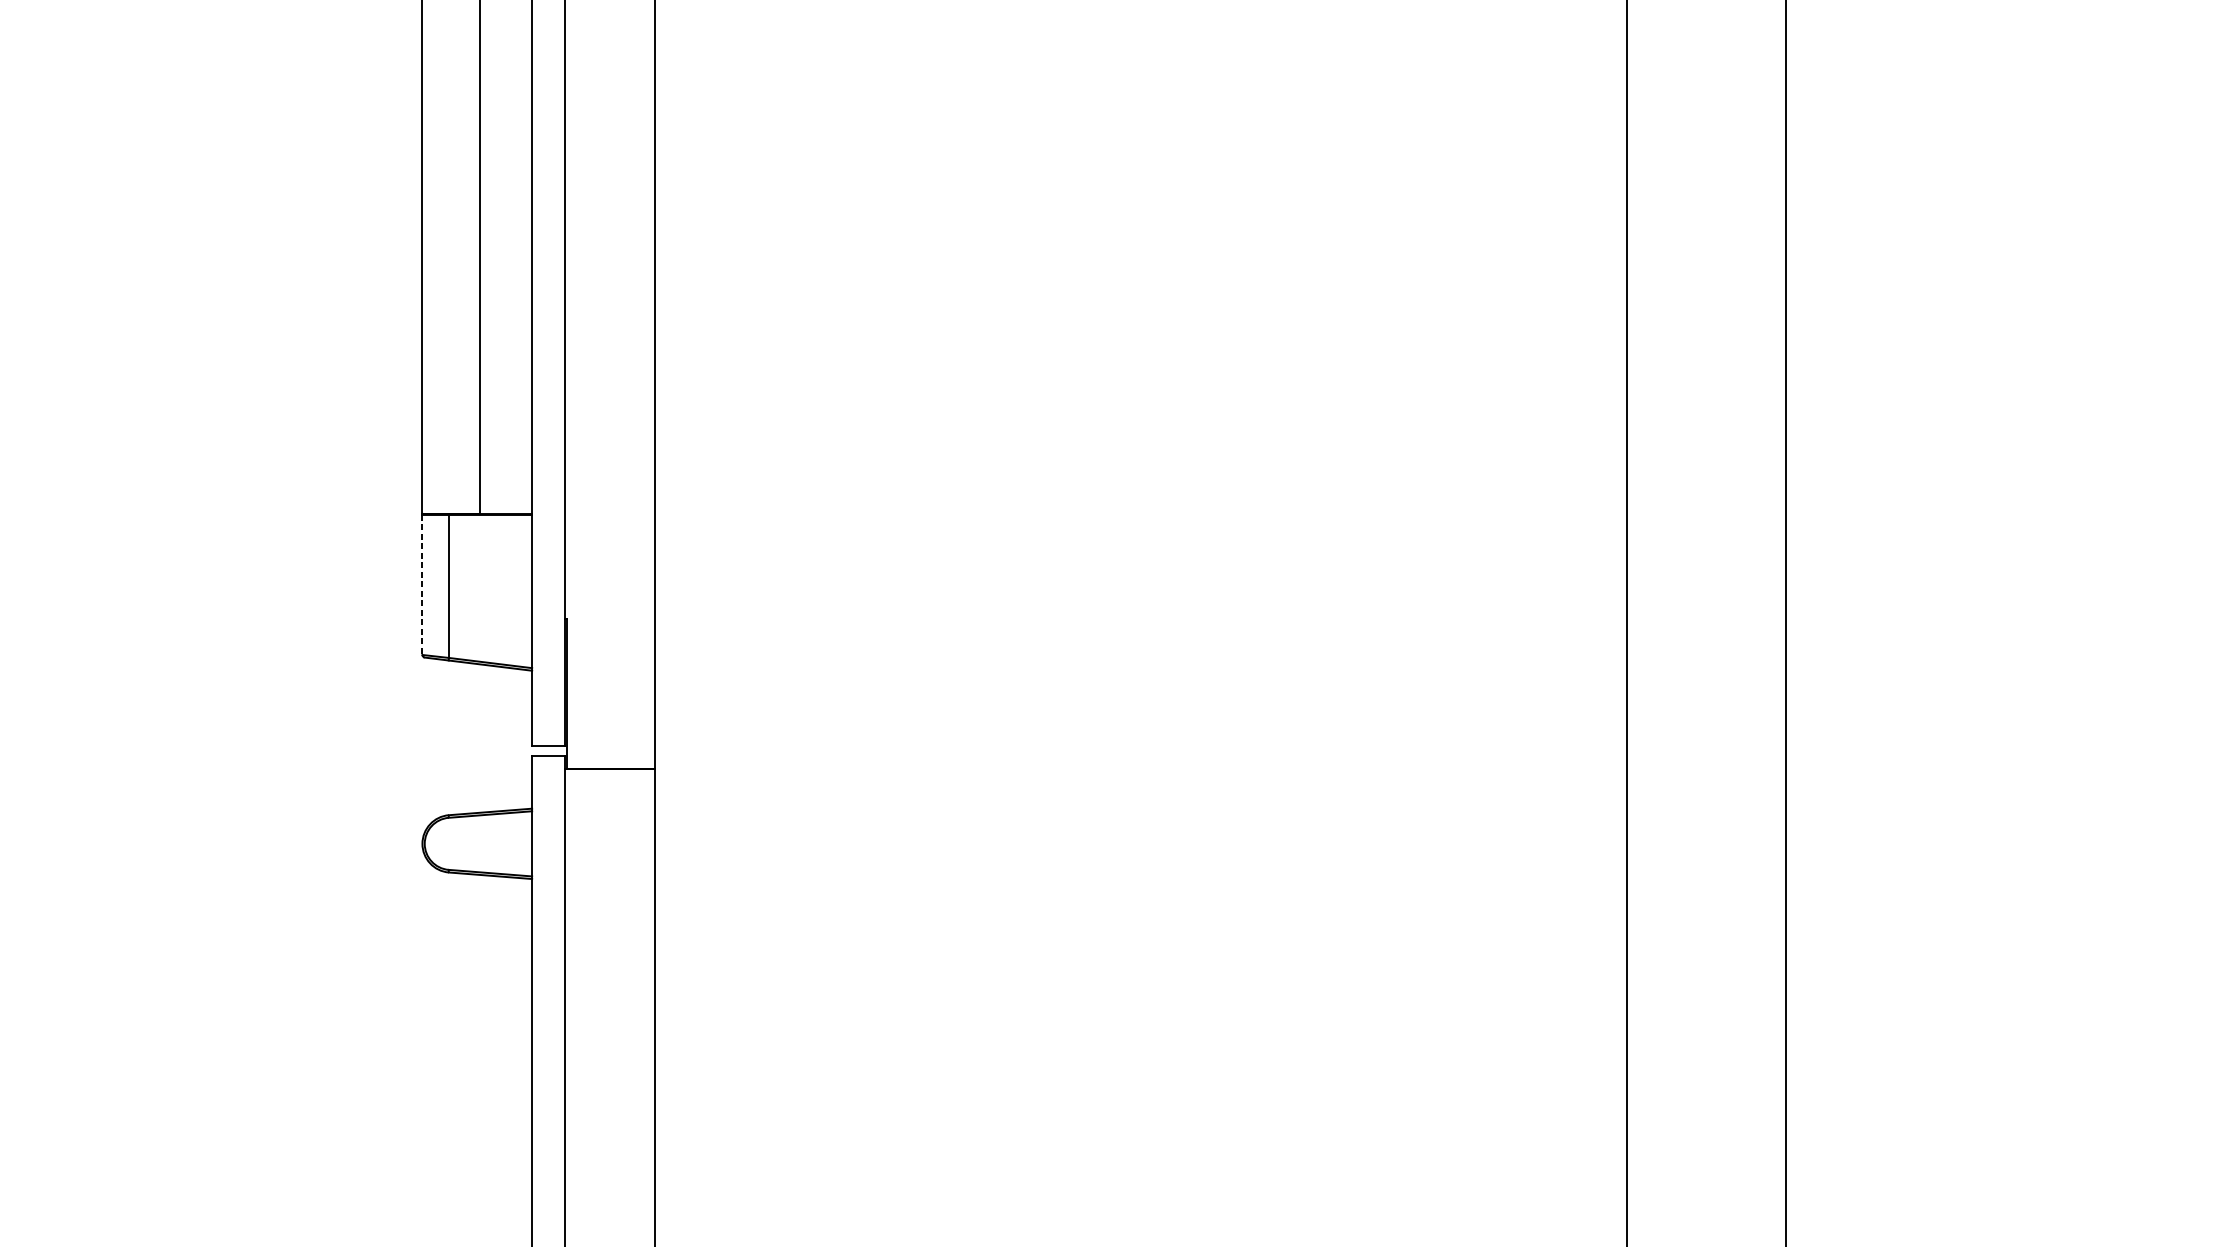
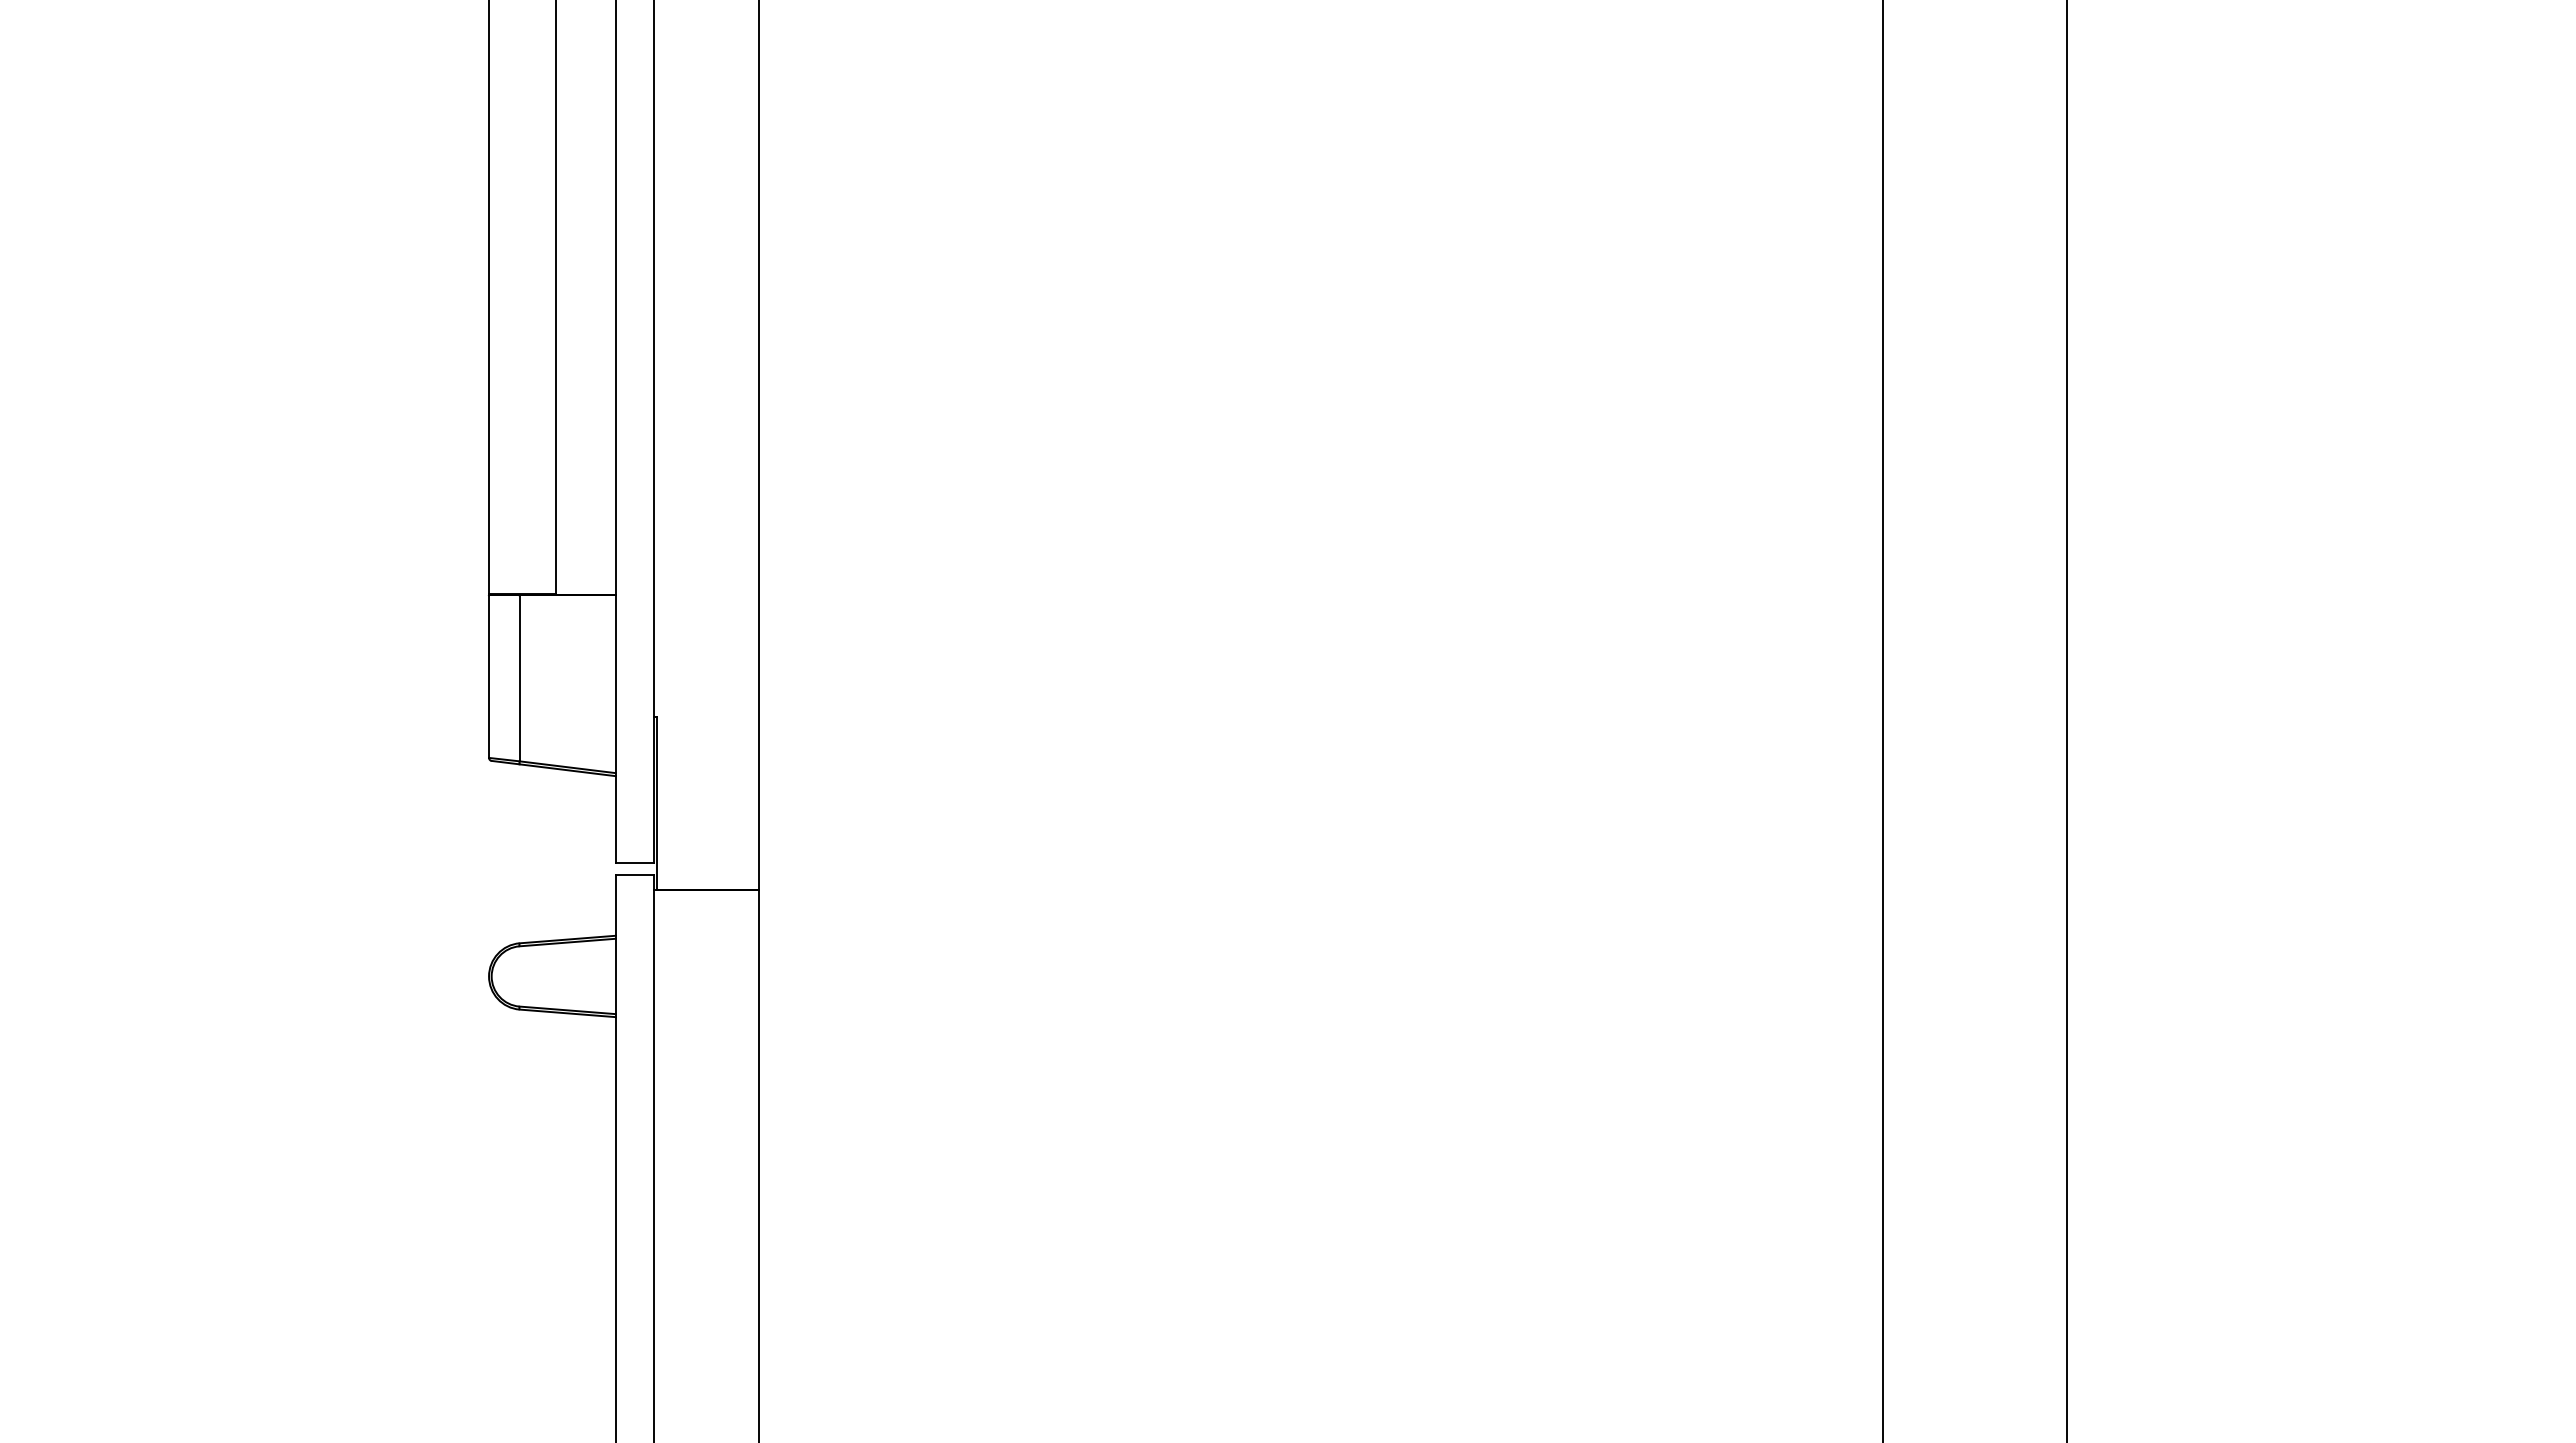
line: (422, 585) -> (489, 677), dashed -> solid

